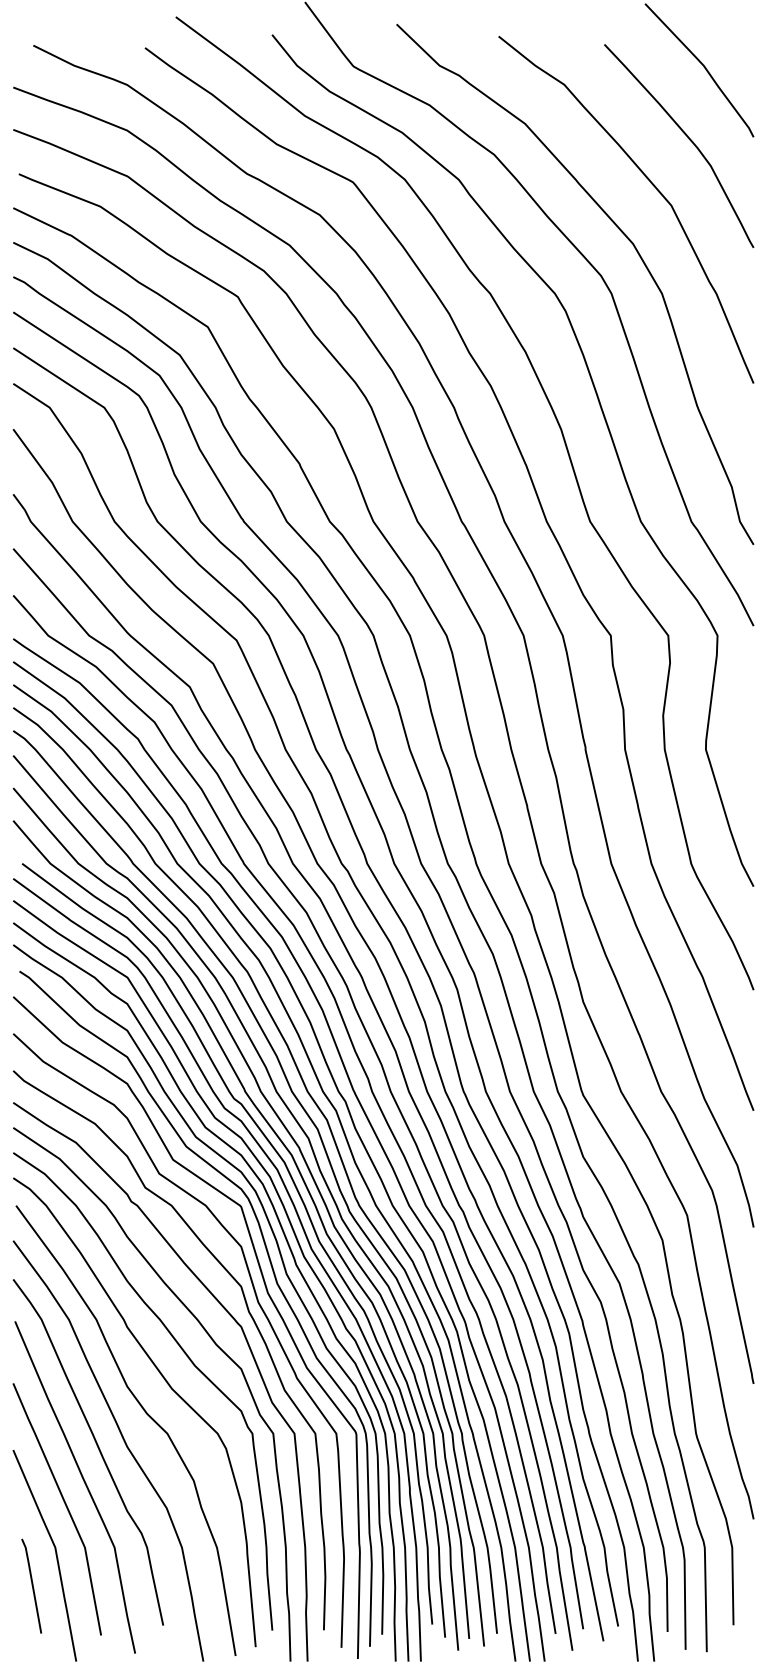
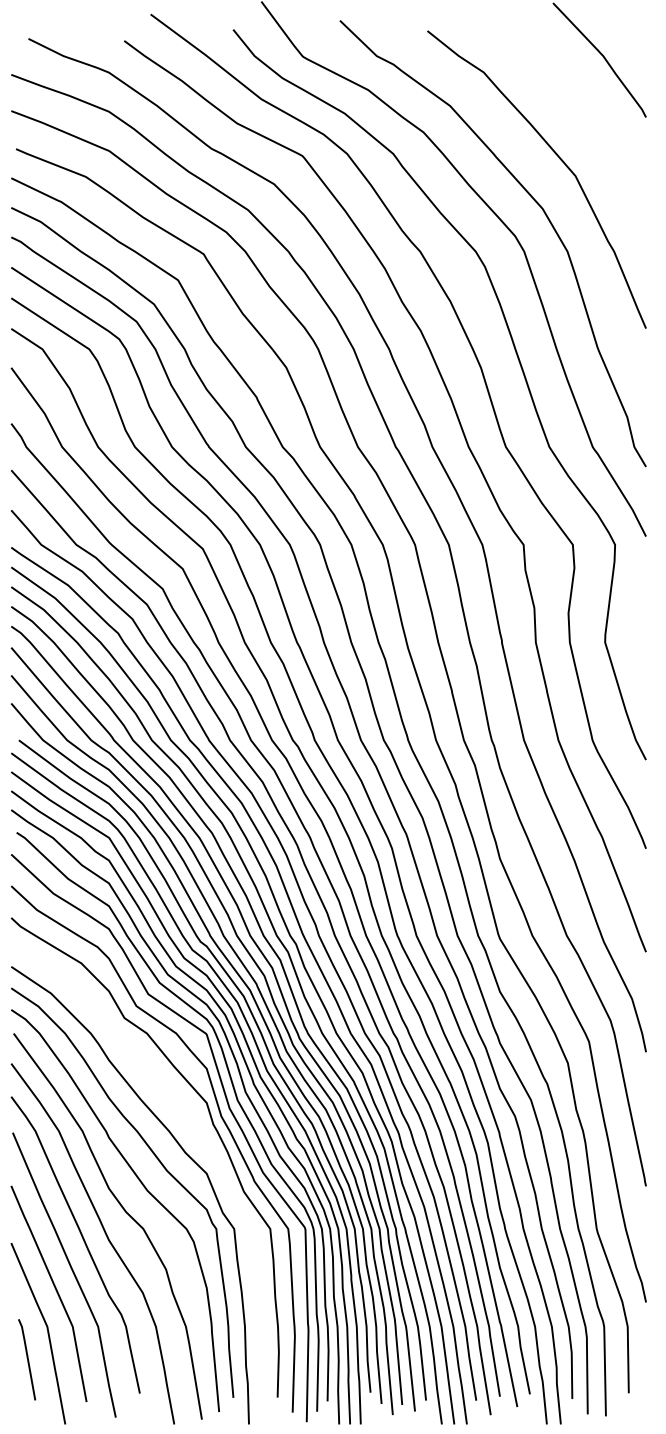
curve: (688, 139) -> (590, 119), removed
curve: (247, 1345) -> (212, 1153), removed

